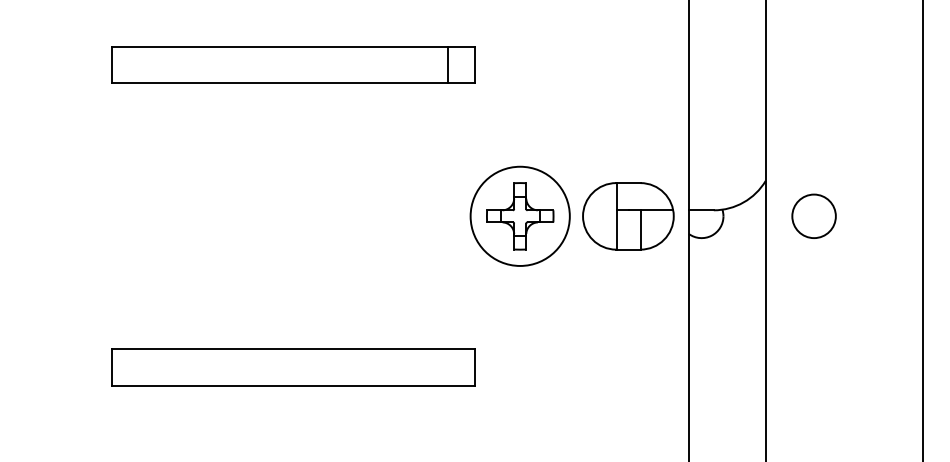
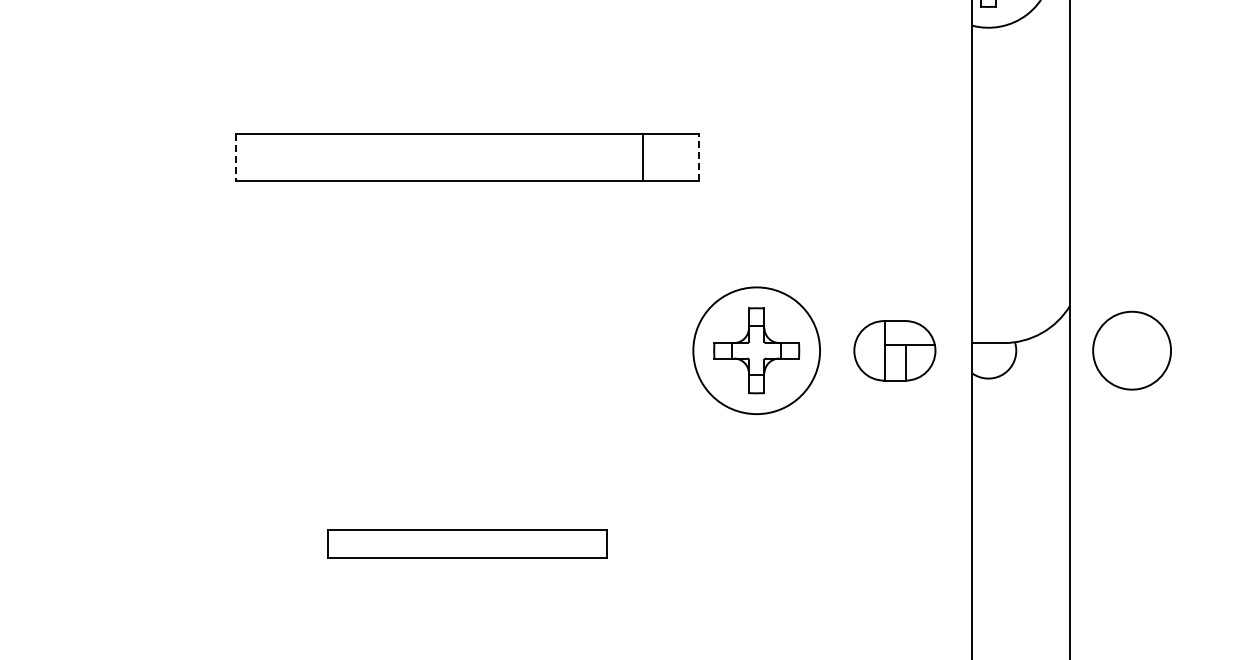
line: (112, 65) -> (235, 158), solid -> dashed
line: (447, 65) -> (642, 157), moved
line: (475, 65) -> (699, 157), solid -> dashed
part: (628, 216) -> (894, 350), size x0.7
circle: (813, 216) -> (1131, 350), size x1.4
part: (293, 367) -> (467, 543), size x0.6

